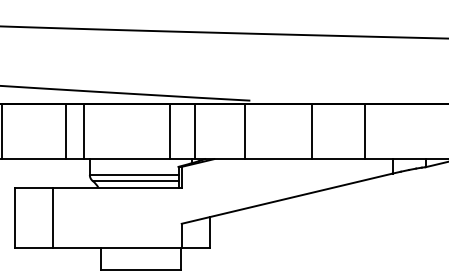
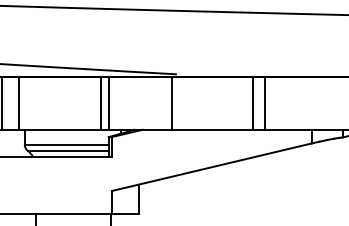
line: (195, 131) -> (108, 103), moved
line: (311, 131) -> (252, 103), moved
line: (365, 131) -> (265, 103), moved

